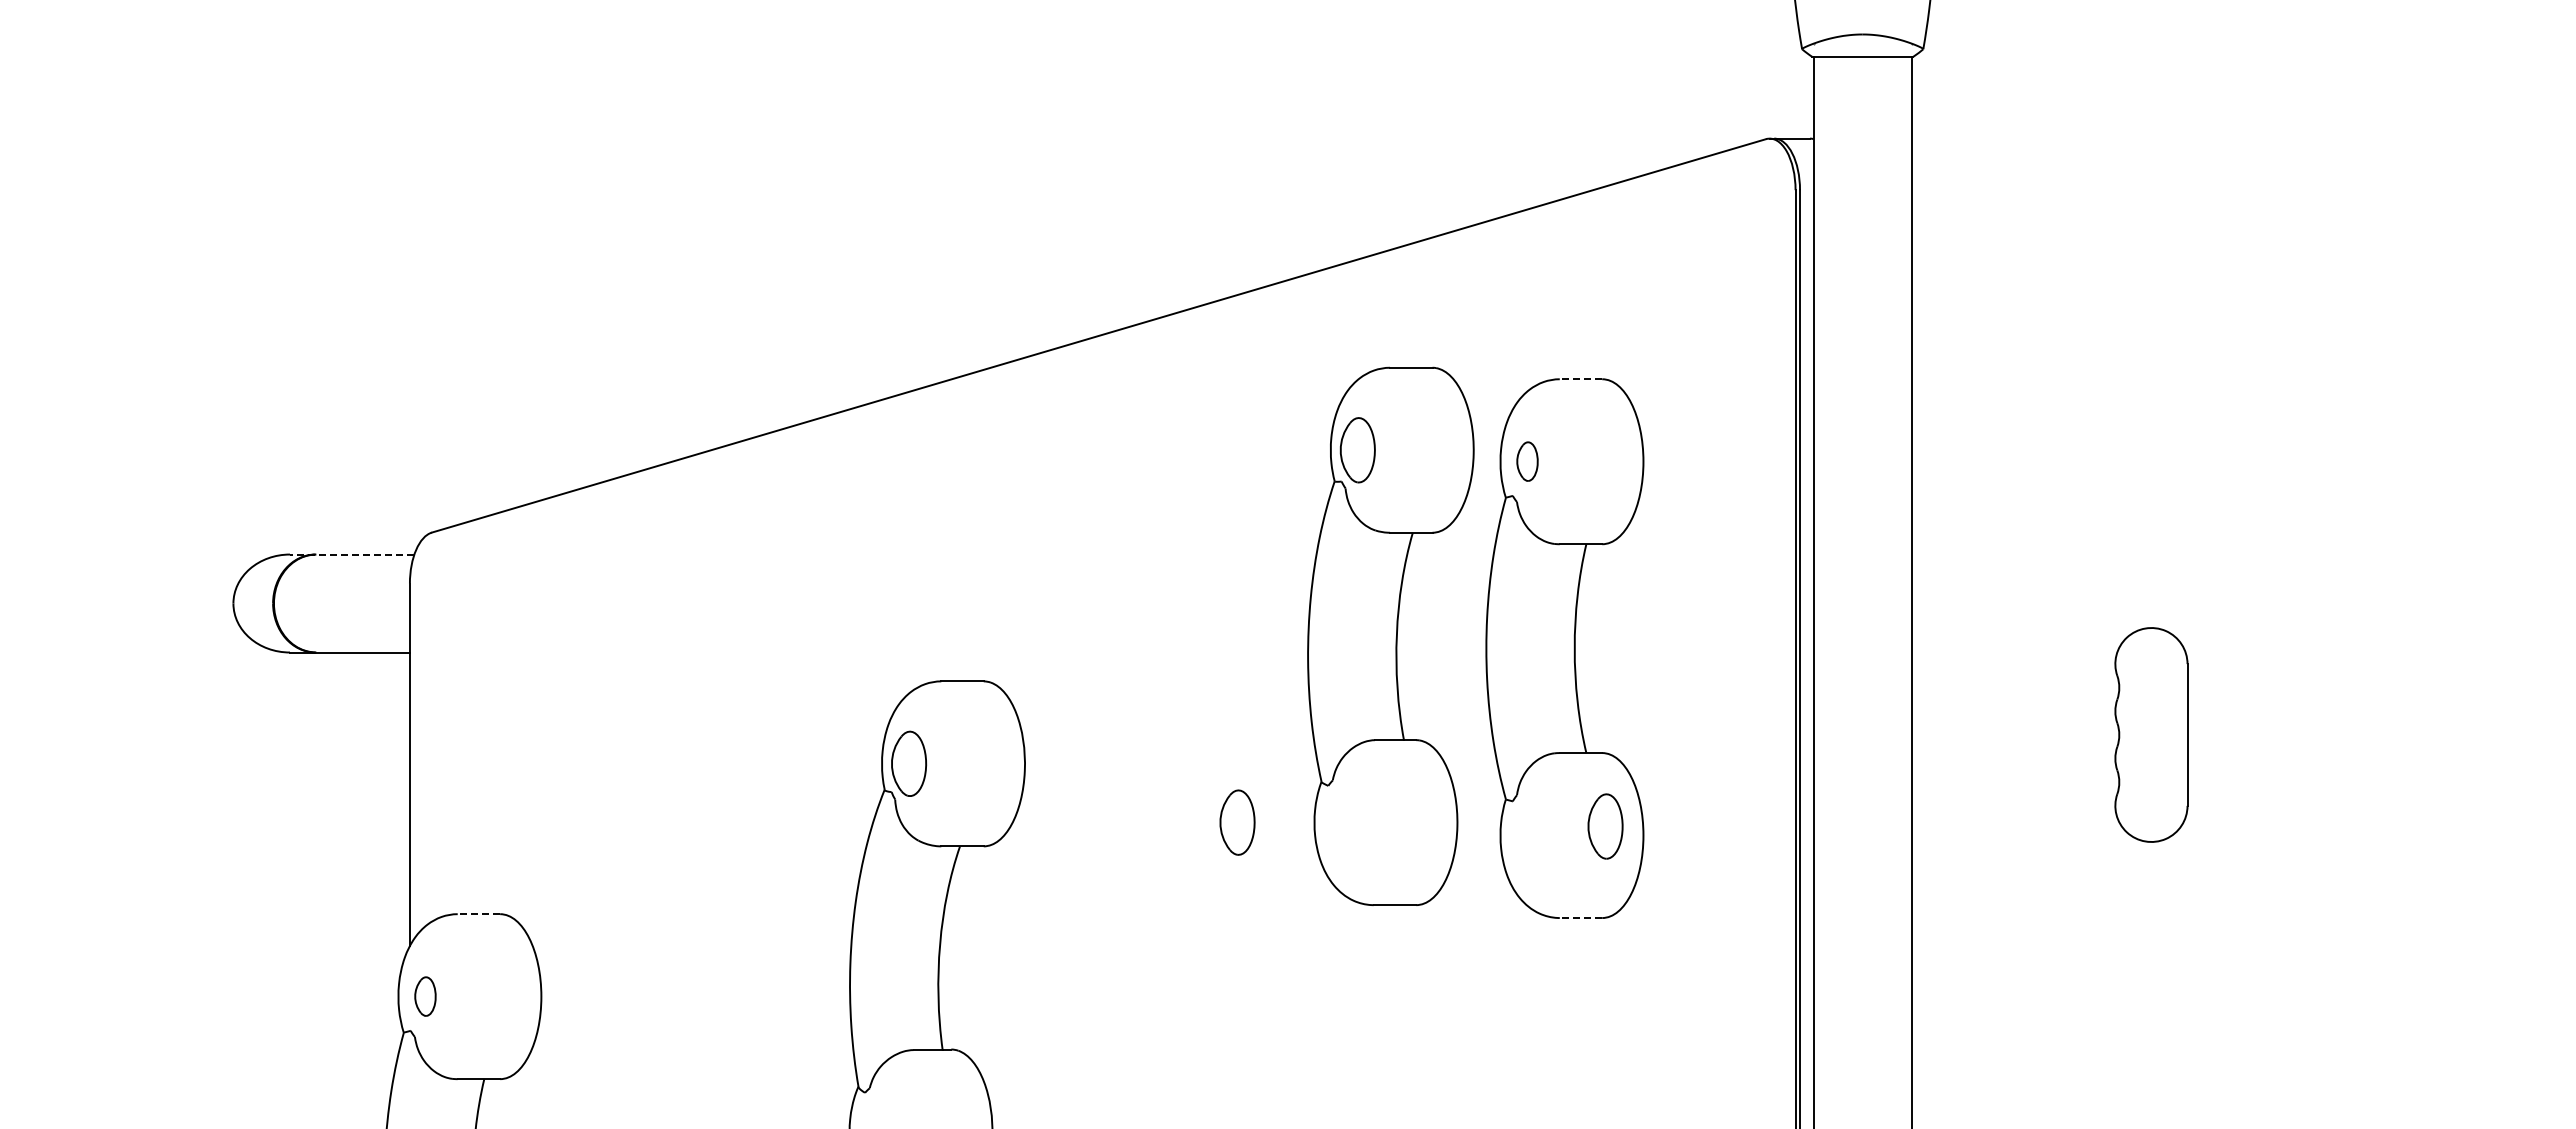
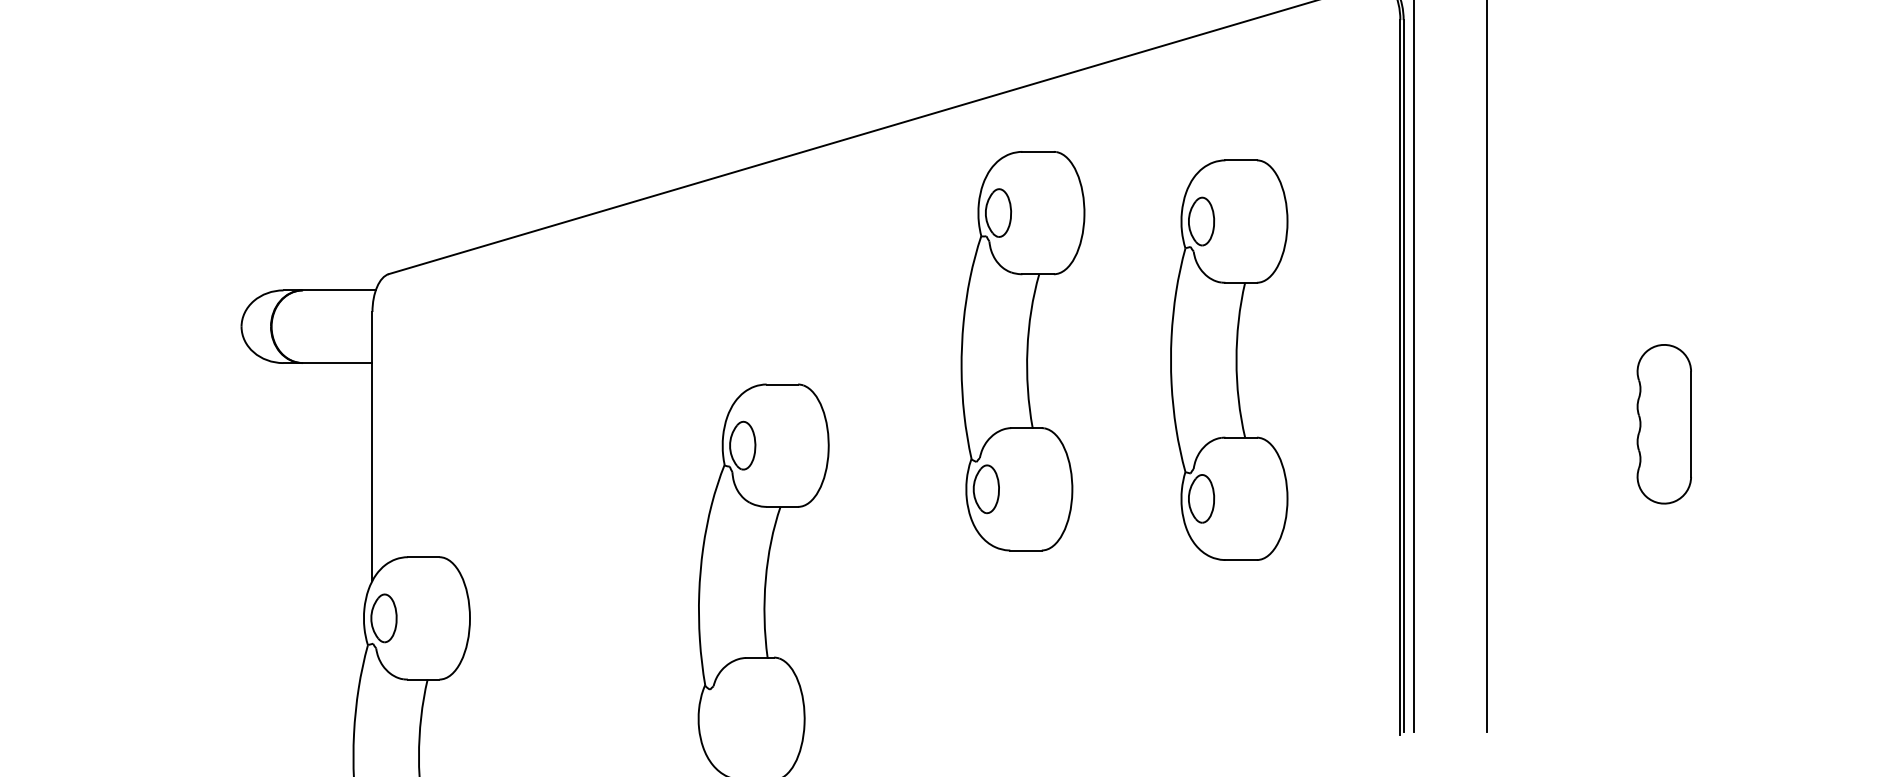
line: (1580, 379) -> (1240, 160), dashed -> solid
part: (1527, 461) -> (1201, 221), size x1.67
line: (351, 554) -> (329, 290), dashed -> solid
part: (1390, 635) -> (1022, 350), moved
part: (1605, 826) -> (1201, 498), moved
line: (478, 914) -> (423, 557), dashed -> solid
line: (1580, 918) -> (1240, 560), dashed -> solid
part: (425, 996) -> (384, 618), size x1.67

